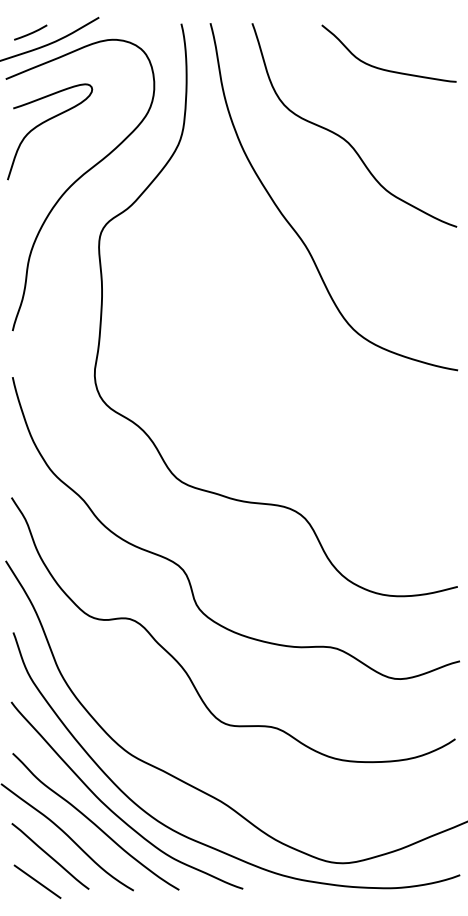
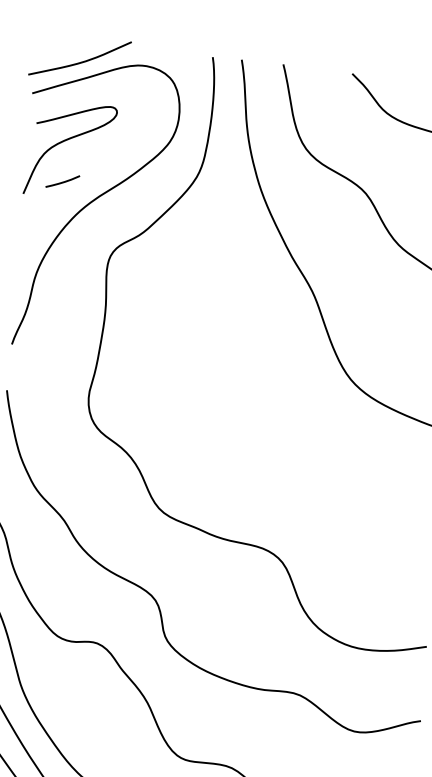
curve: (30, 32) -> (62, 181), moved

